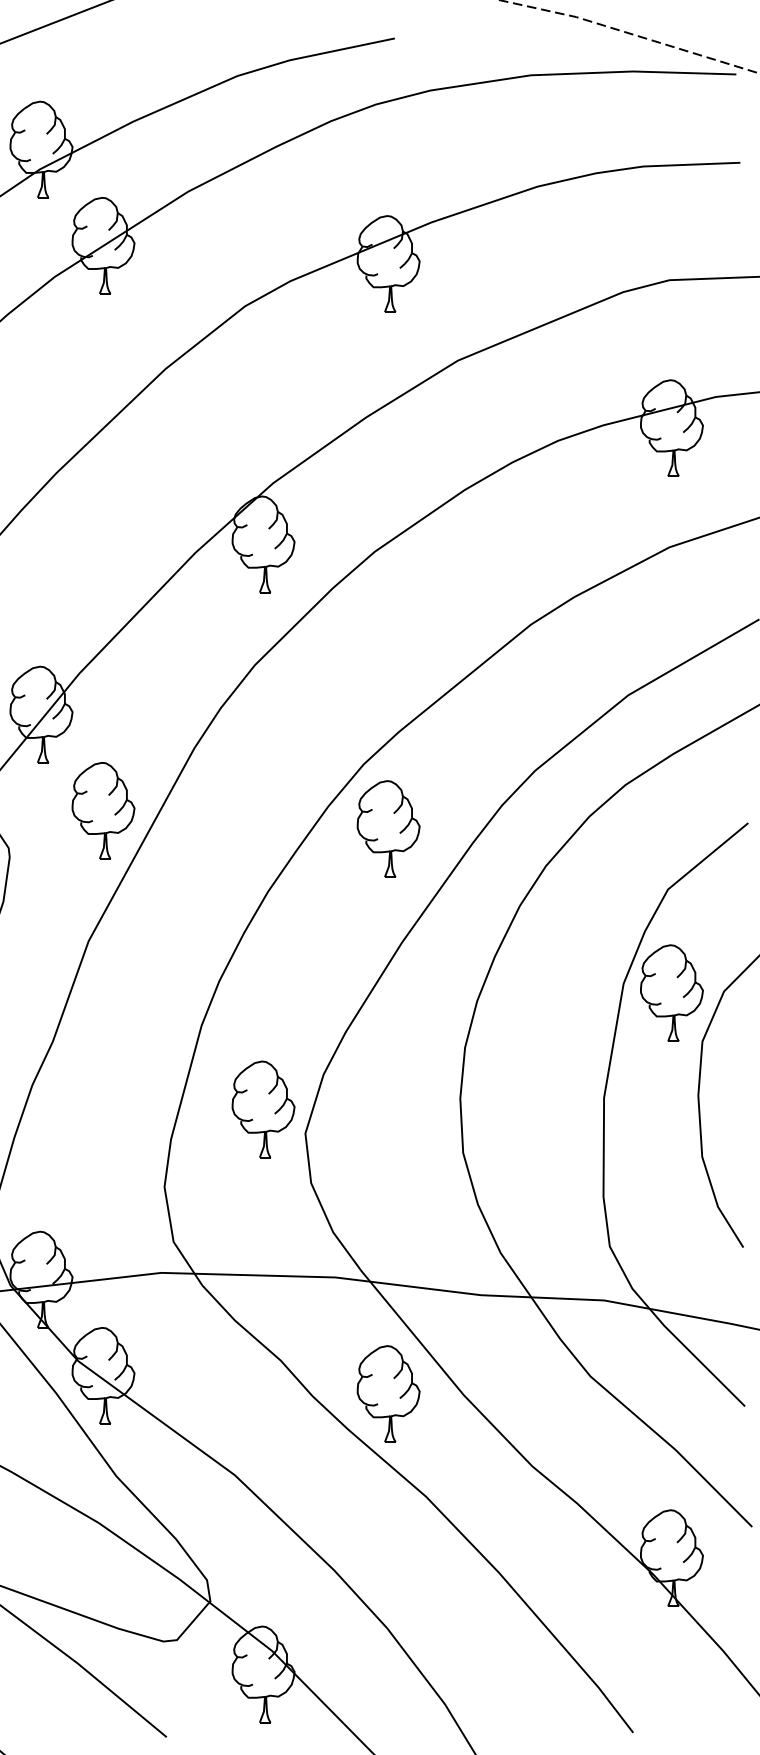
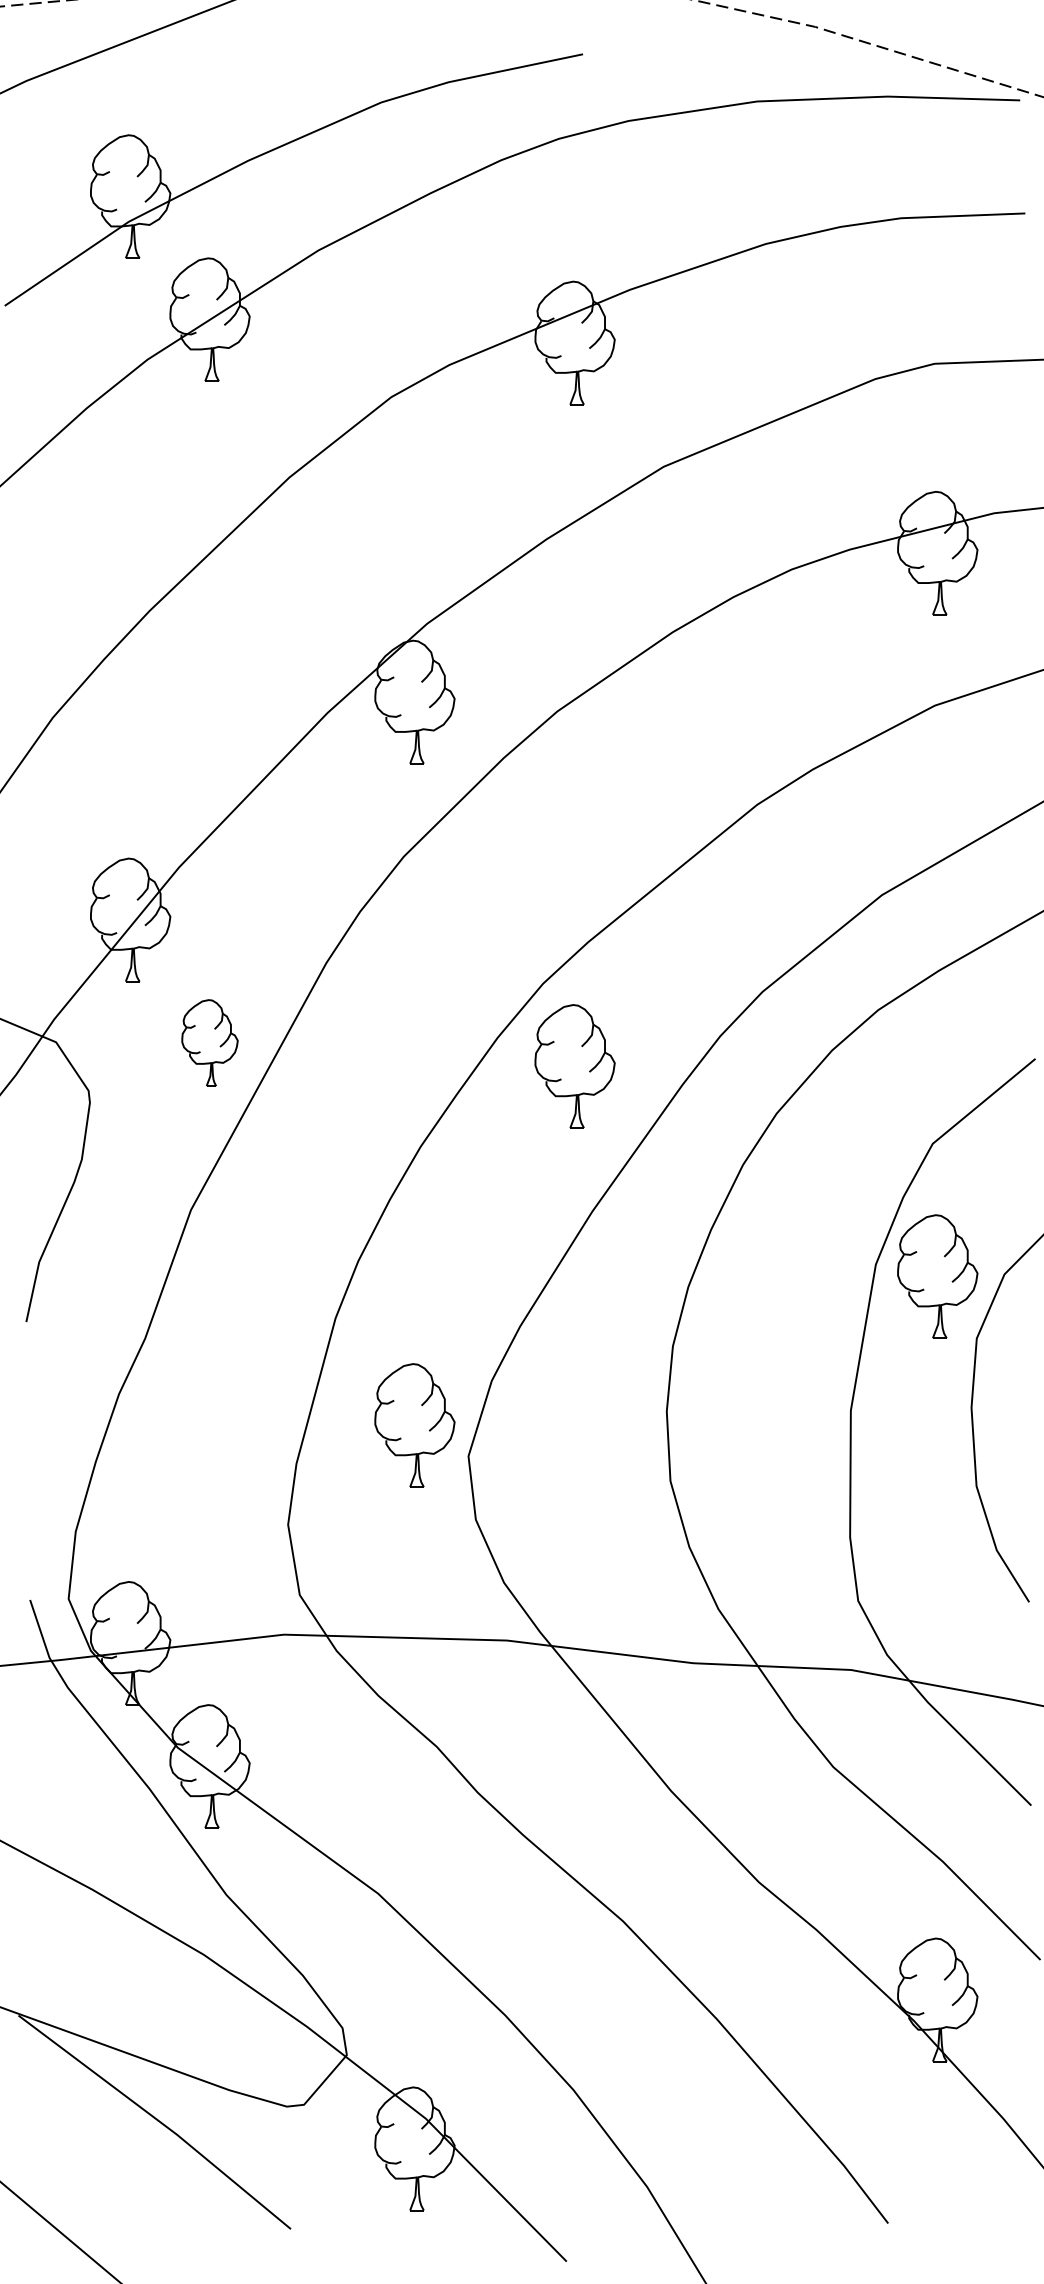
part: (103, 810) -> (209, 1042), size x0.7
part: (388, 1393) -> (574, 1789), removed

